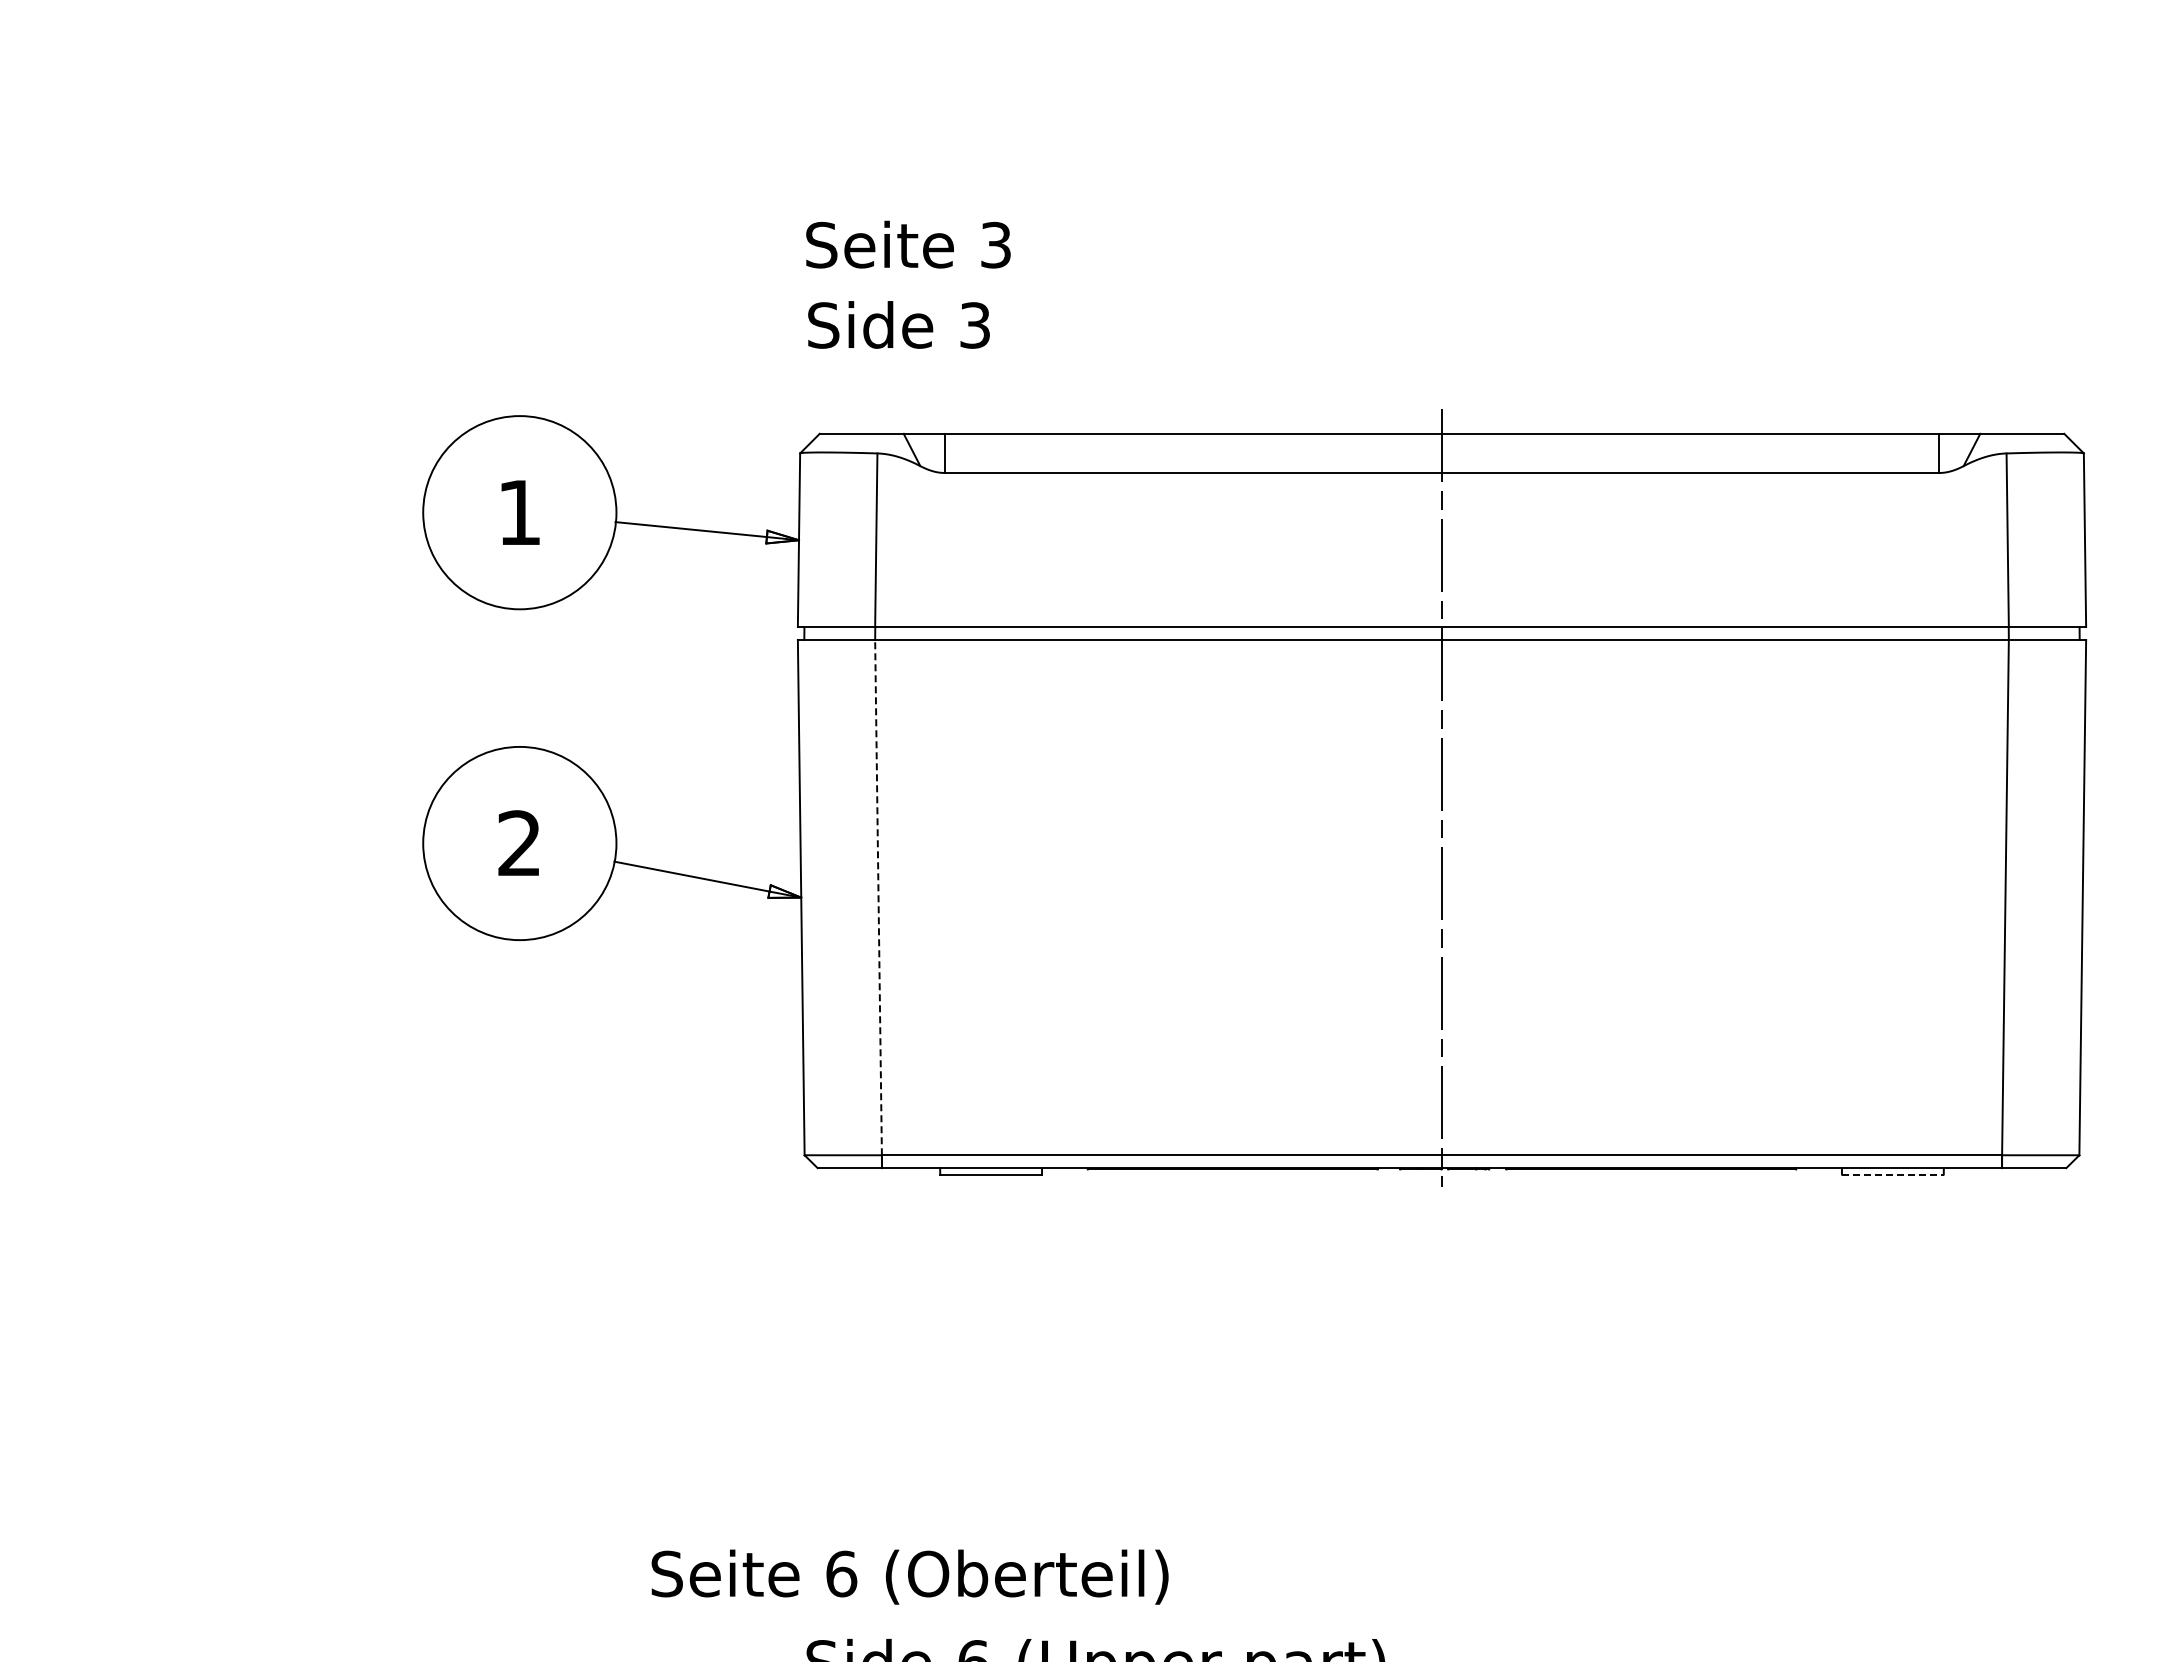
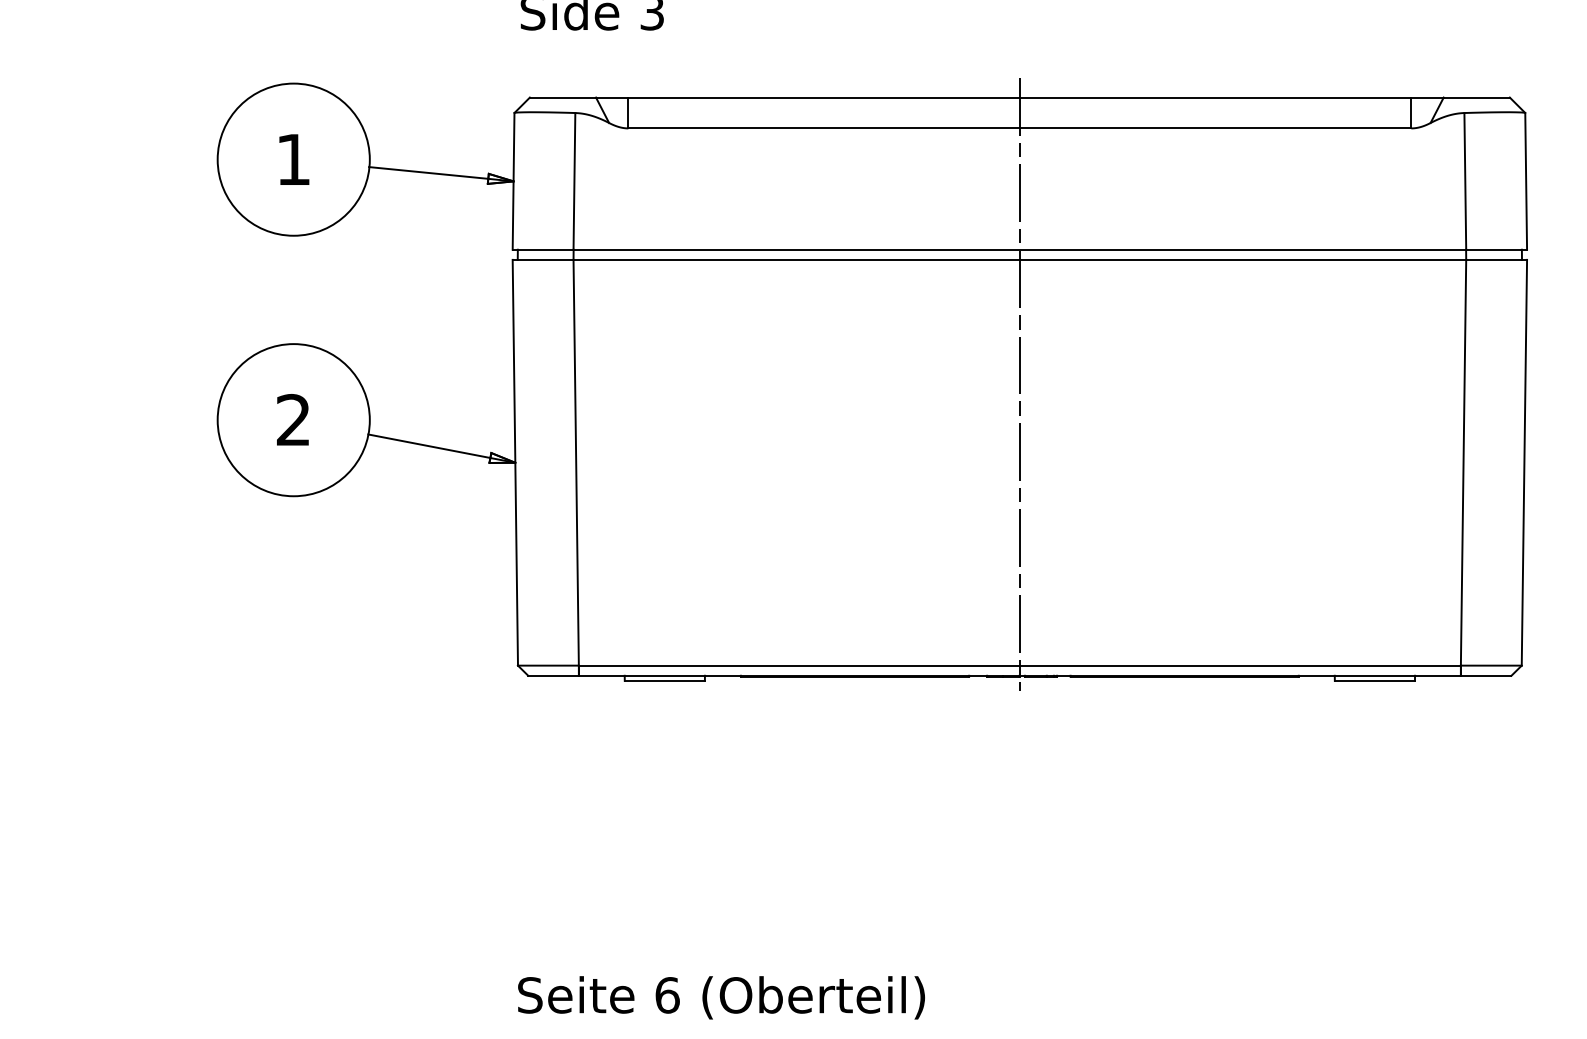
line: (878, 897) -> (576, 462), dashed -> solid
line: (1892, 1174) -> (1374, 680), dashed -> solid
text: (909, 1576) -> (721, 997), moved

